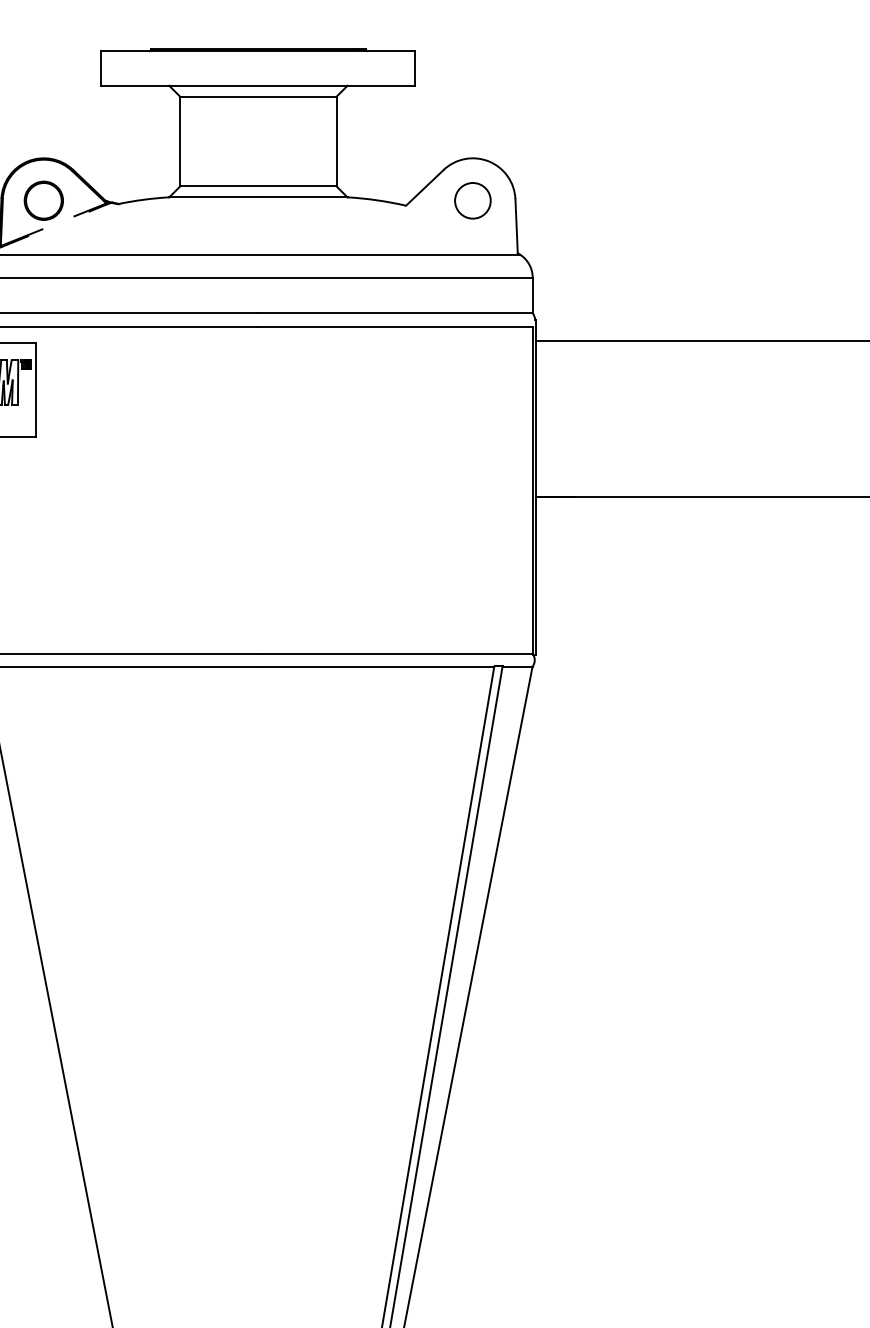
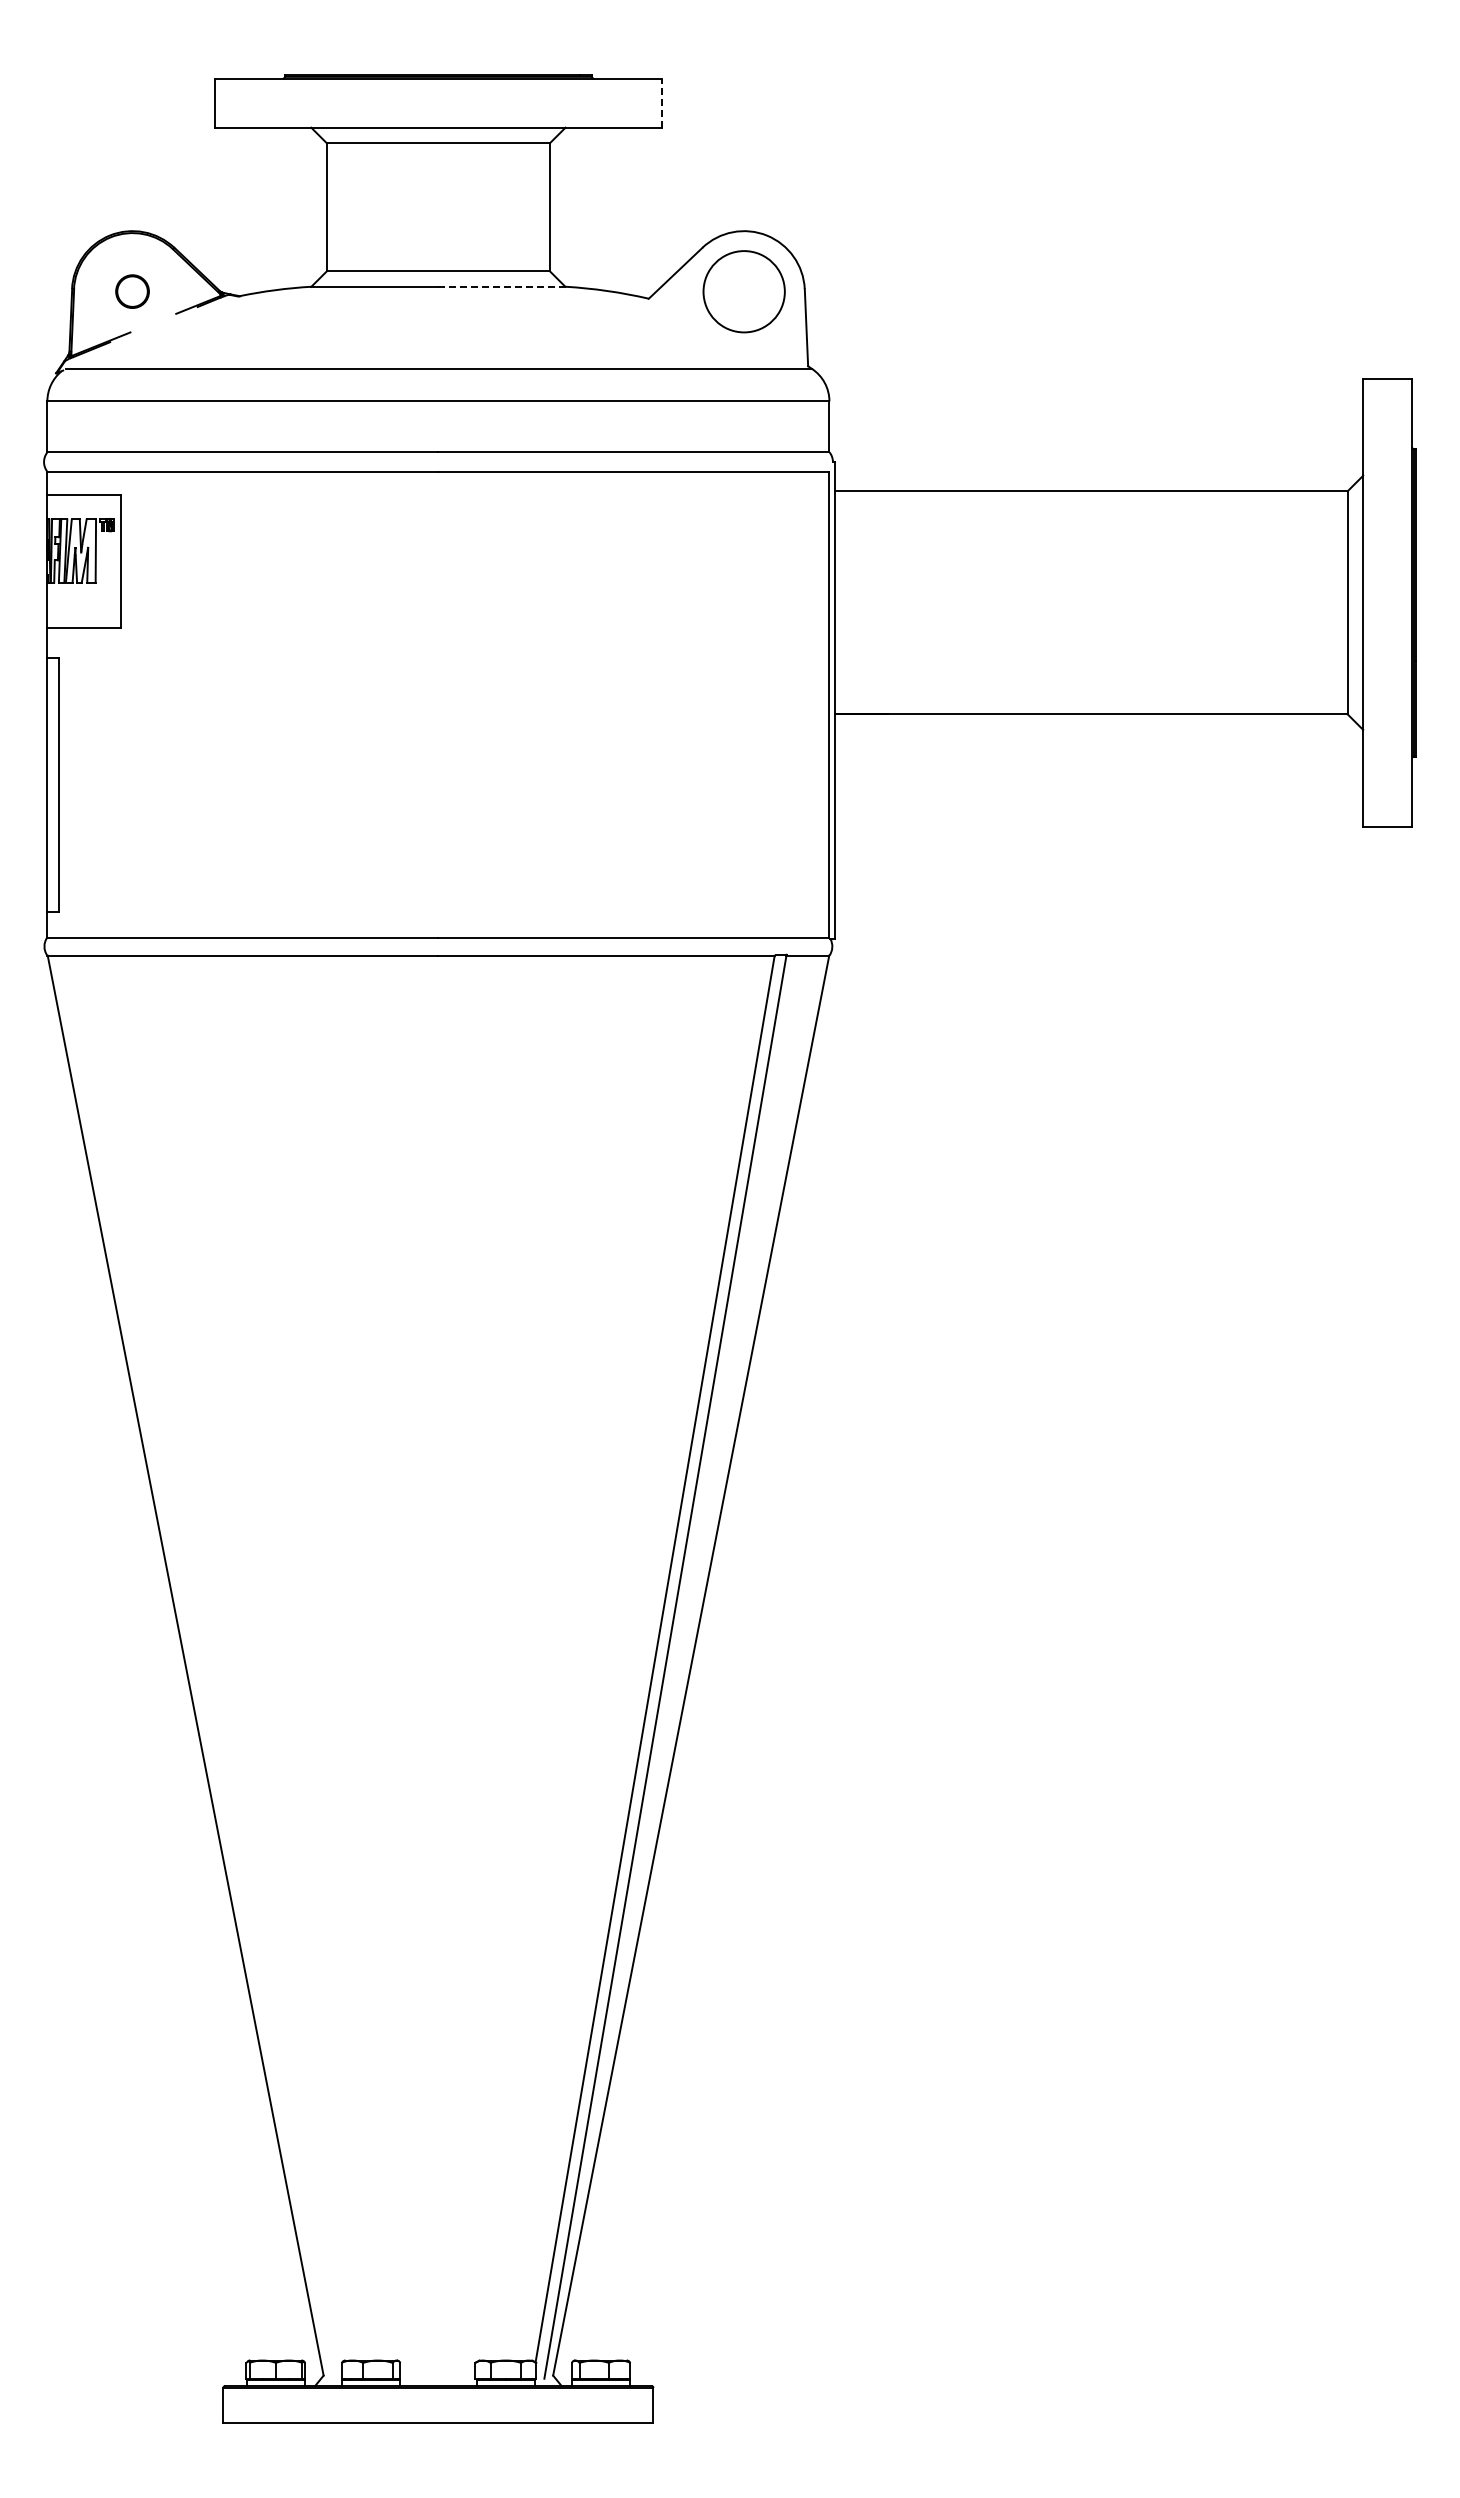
line: (415, 68) -> (662, 102), solid -> dashed
line: (302, 197) -> (501, 286), solid -> dashed
part: (43, 200) -> (132, 291), size x0.6
circle: (472, 200) -> (743, 291), size x1.6

